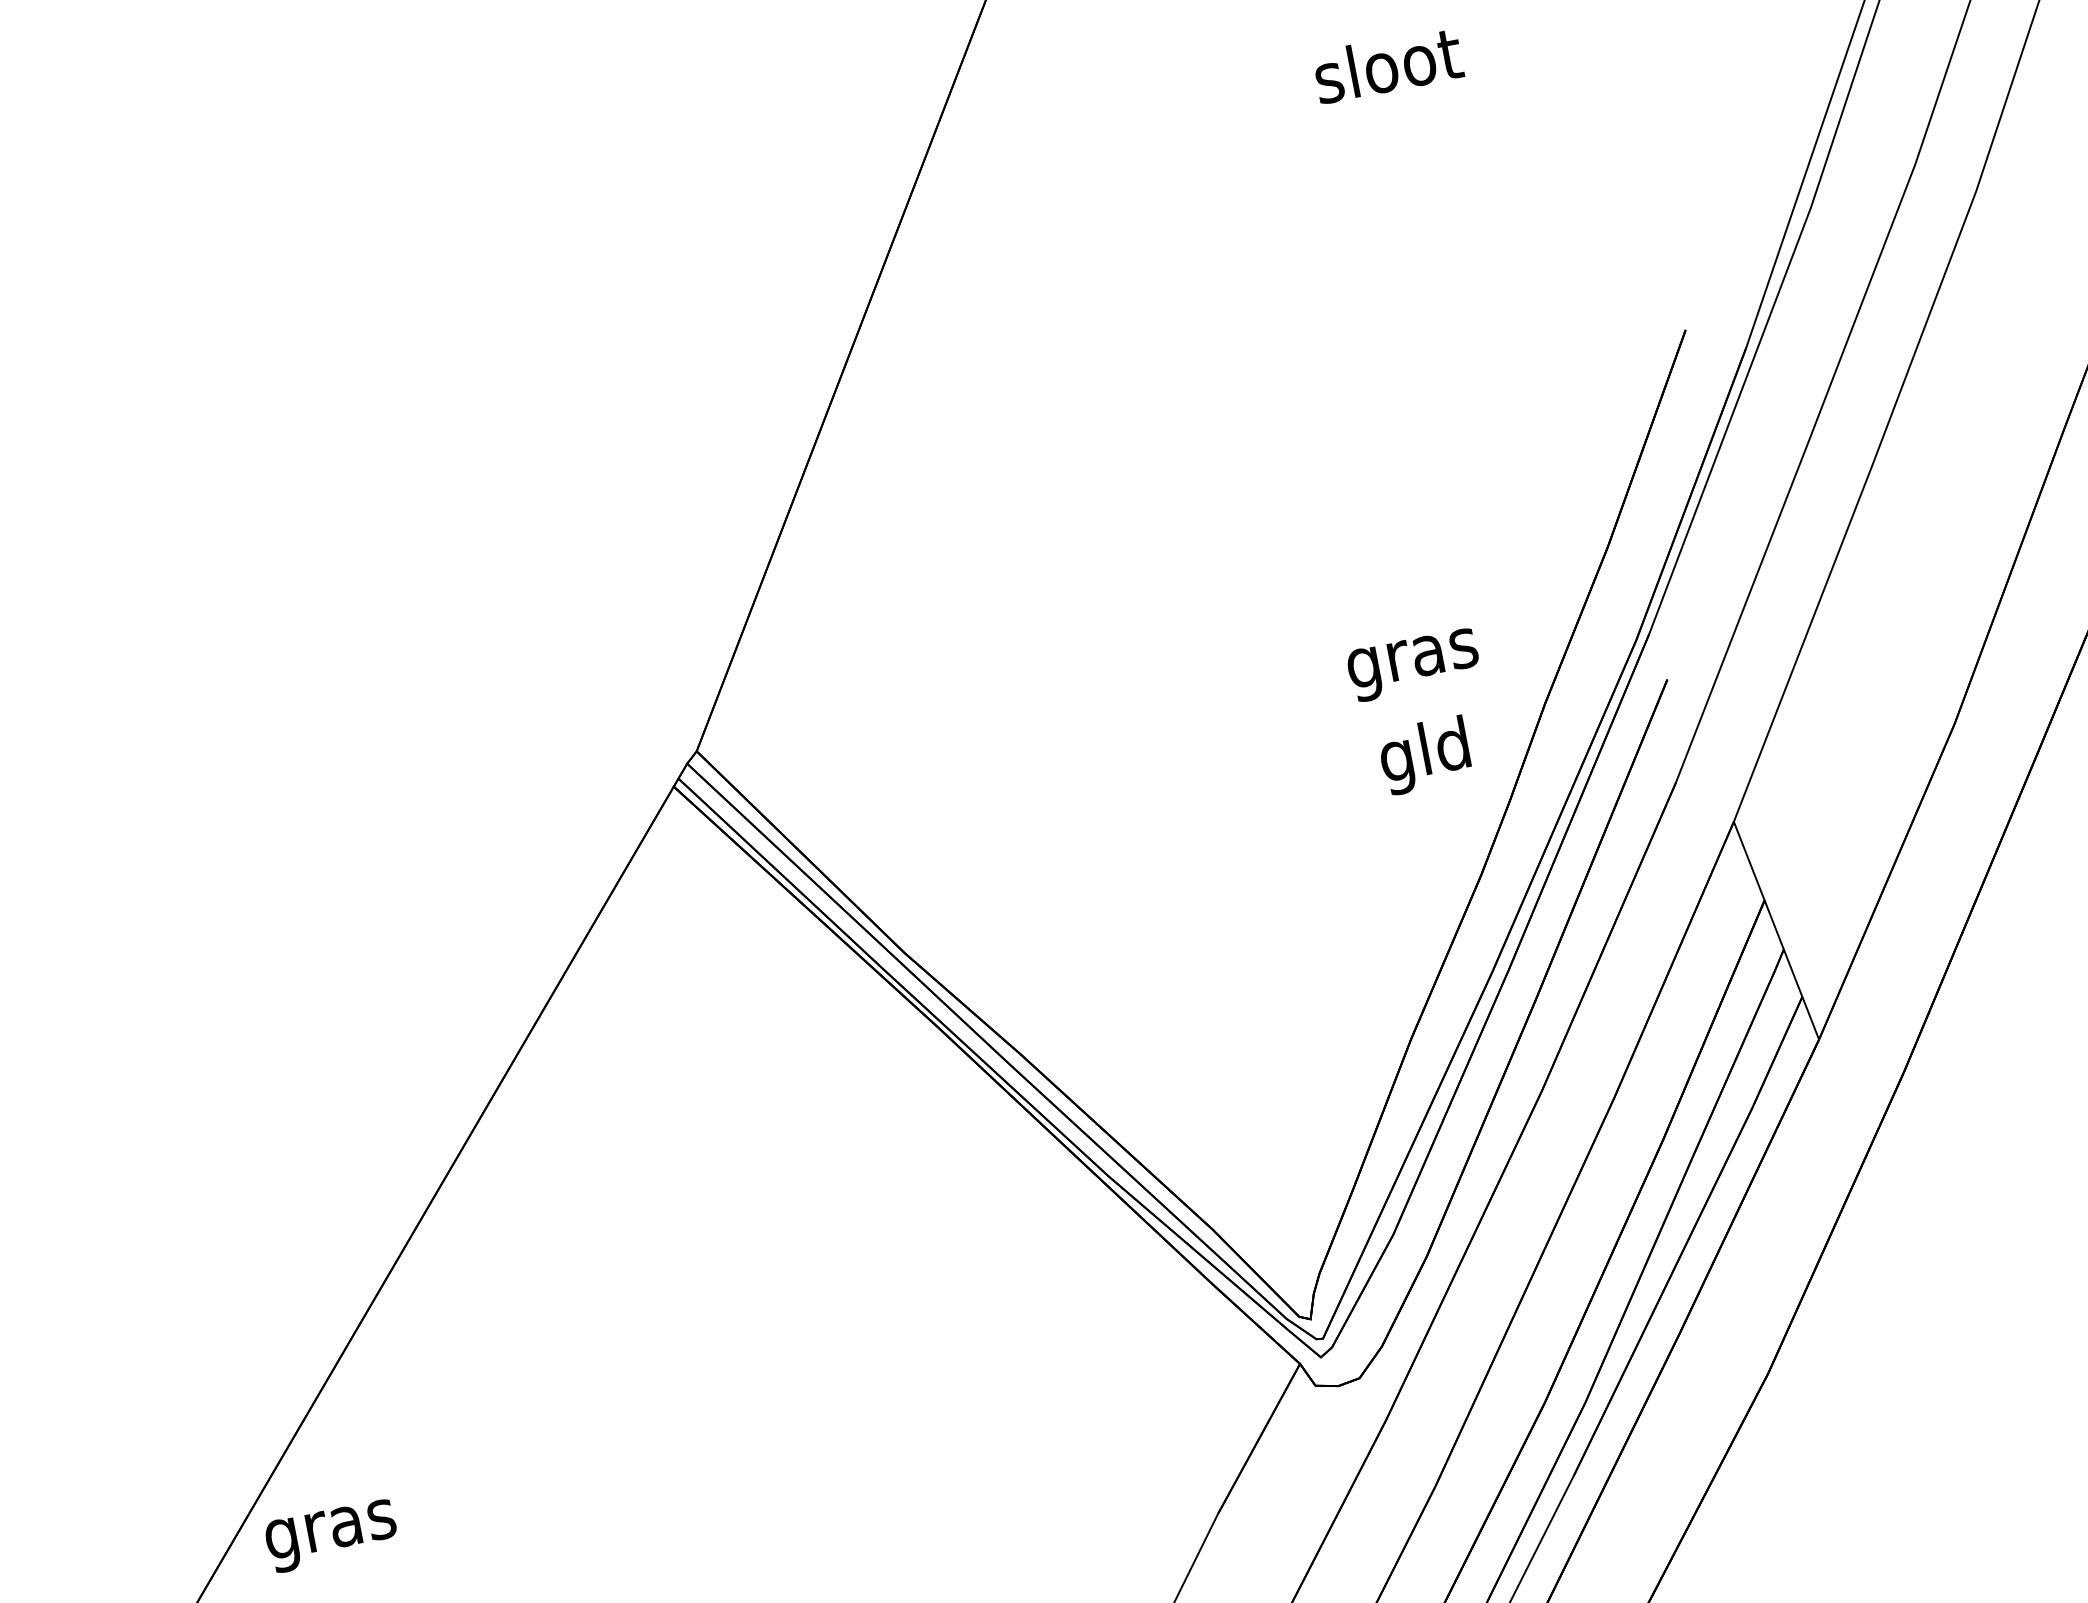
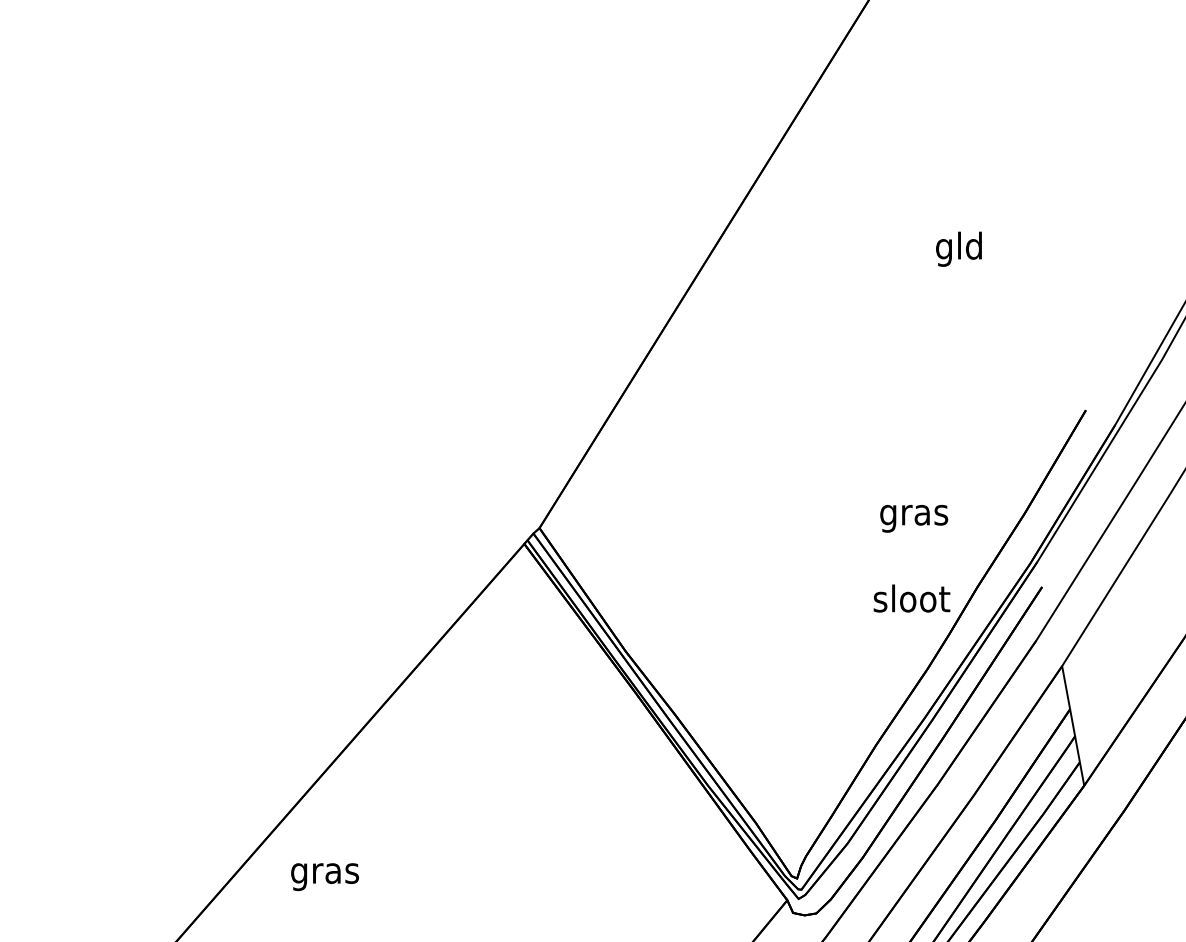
text: (1388, 70) -> (959, 248), sloot -> gld
text: (1414, 664) -> (914, 518), moved
text: (1425, 754) -> (911, 601), gld -> sloot
text: (330, 1537) -> (324, 877), moved

